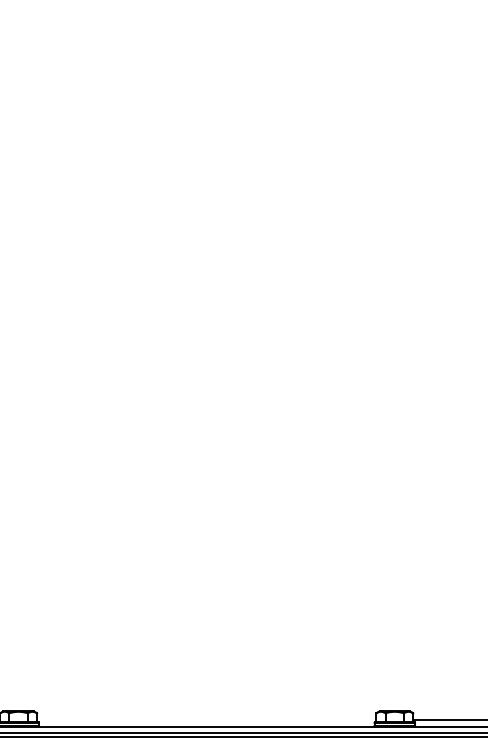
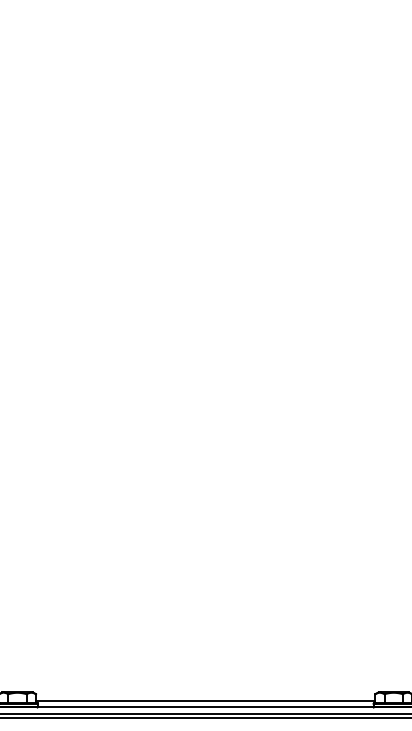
line: (206, 719) -> (205, 700), added

